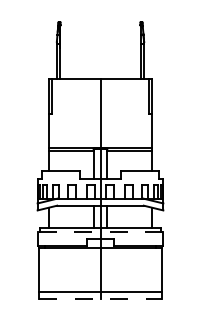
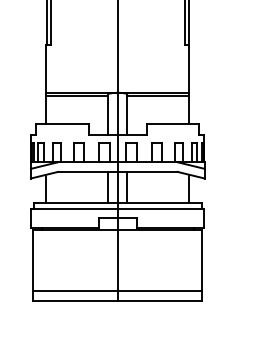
line: (100, 232) -> (117, 208), dashed -> solid
line: (100, 299) -> (117, 301), dashed -> solid

